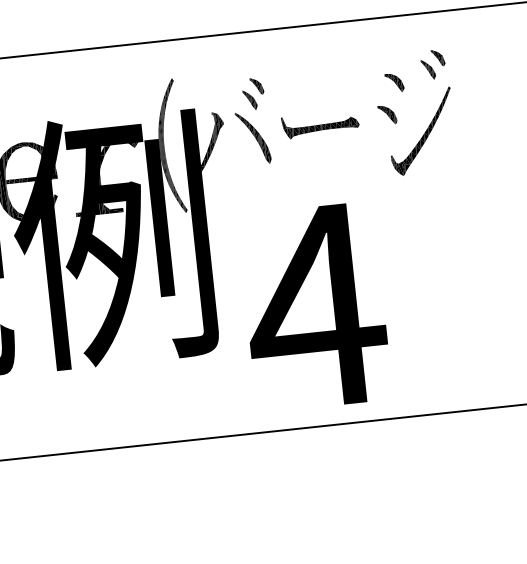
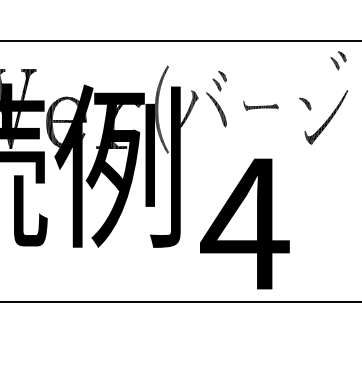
part: (433, 64) -> (338, 60), moved
part: (395, 82) -> (312, 83), removed
part: (319, 124) -> (260, 105), size x0.7

